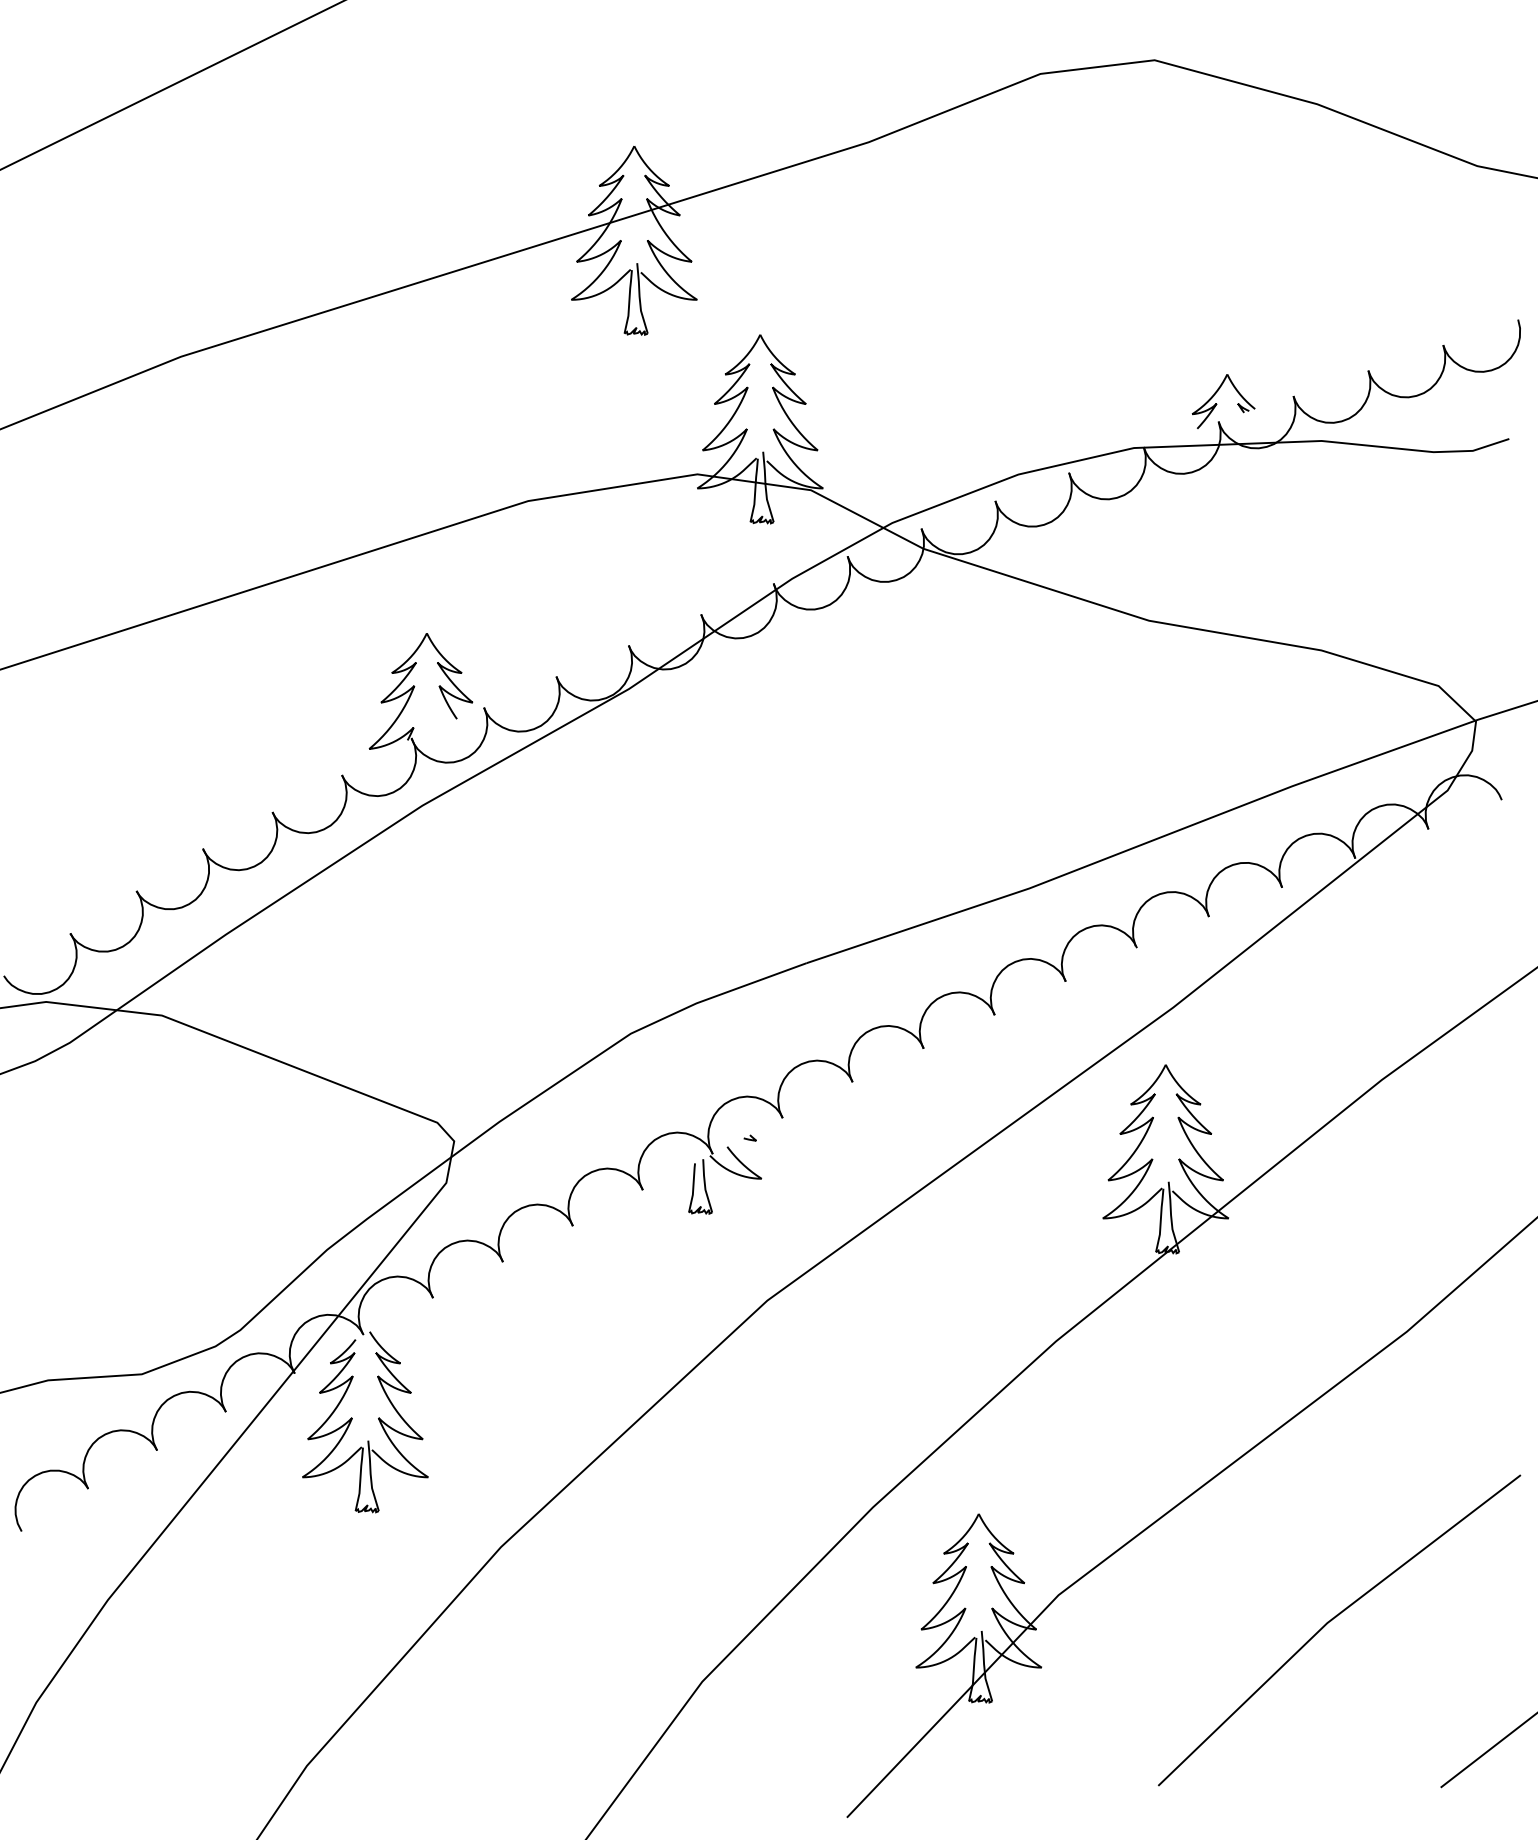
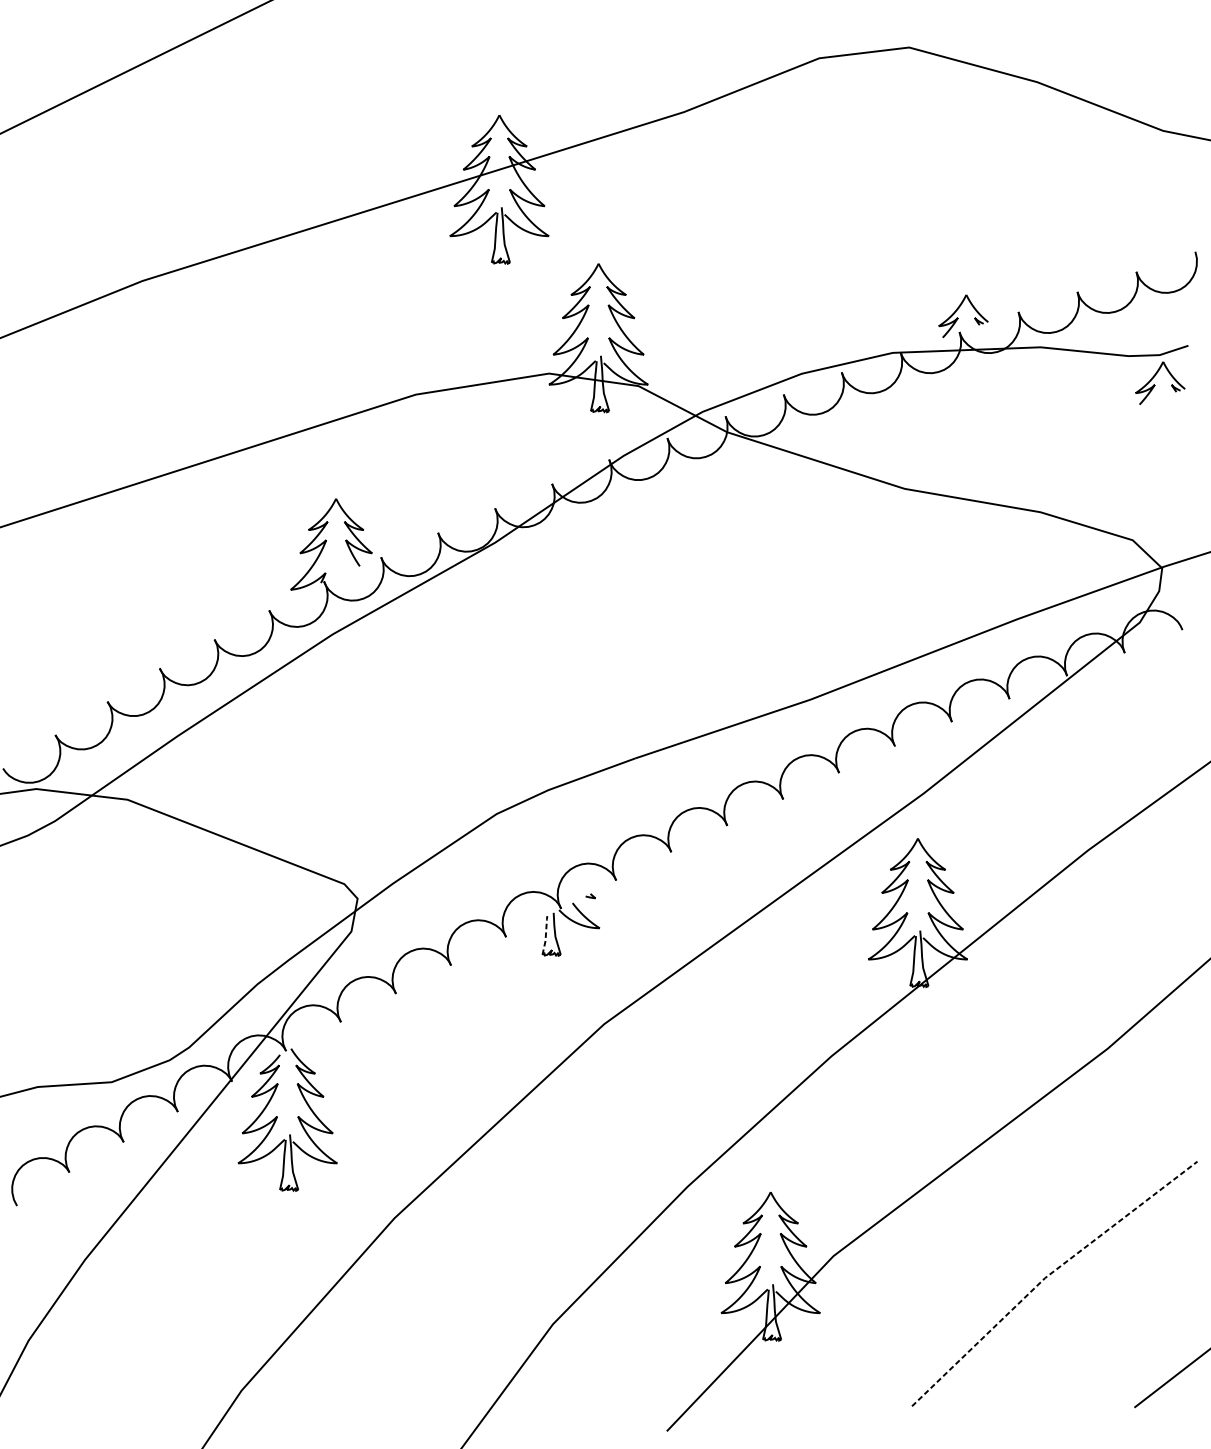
part: (1467, 489) -> (1155, 385), added
line: (693, 1188) -> (546, 935), solid -> dashed
line: (1330, 1620) -> (1047, 1276), solid -> dashed

